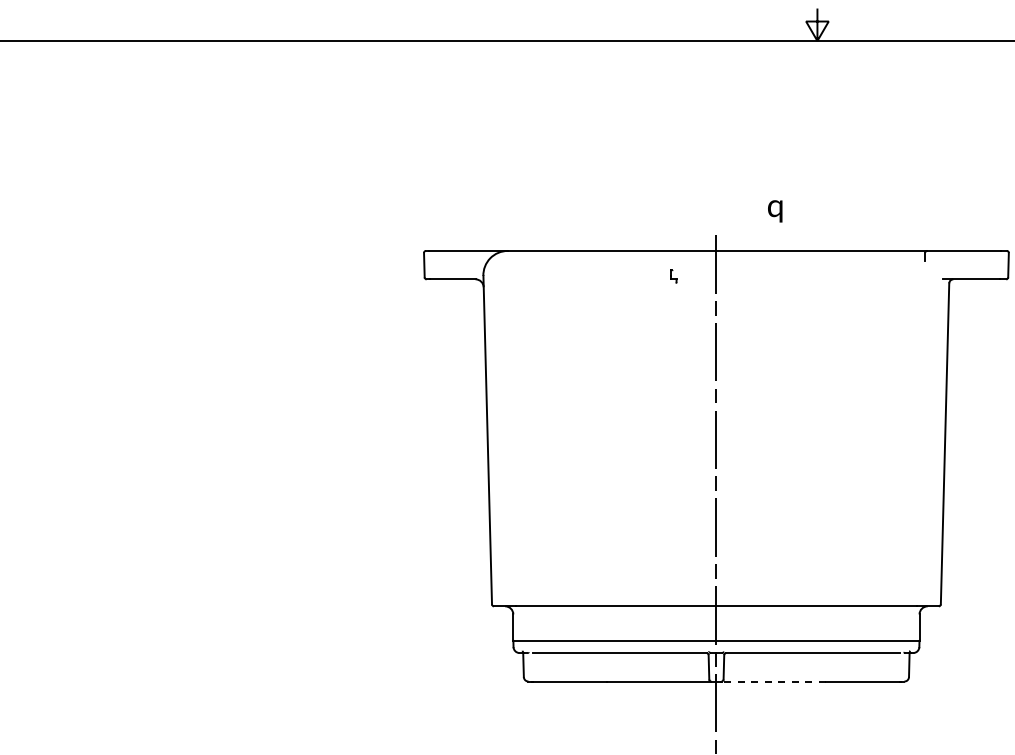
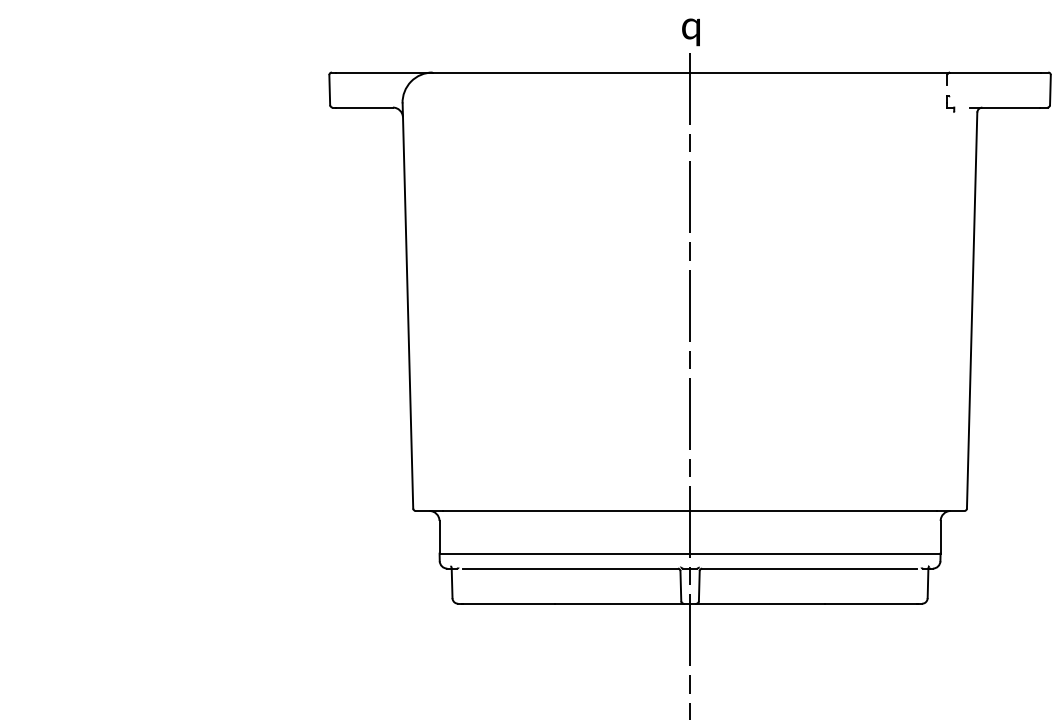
text: (775, 211) -> (691, 32), moved
part: (673, 276) -> (950, 104), moved
line: (773, 681) -> (760, 603), dashed -> solid

